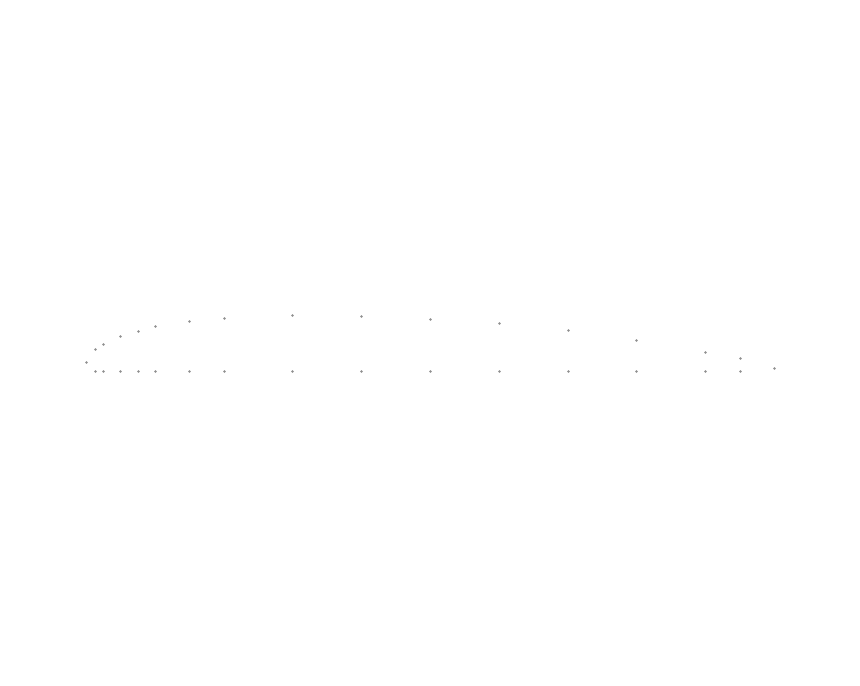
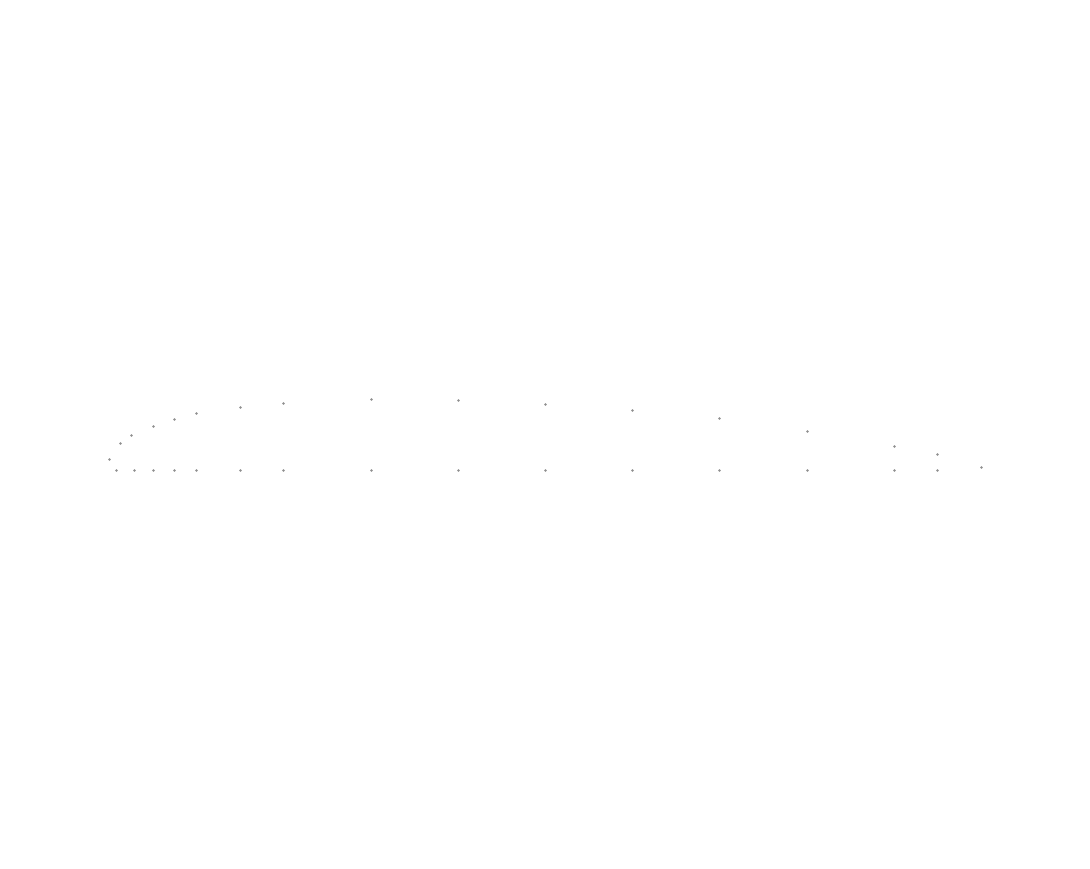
part: (99, 371) -> (126, 470), size x1.6

